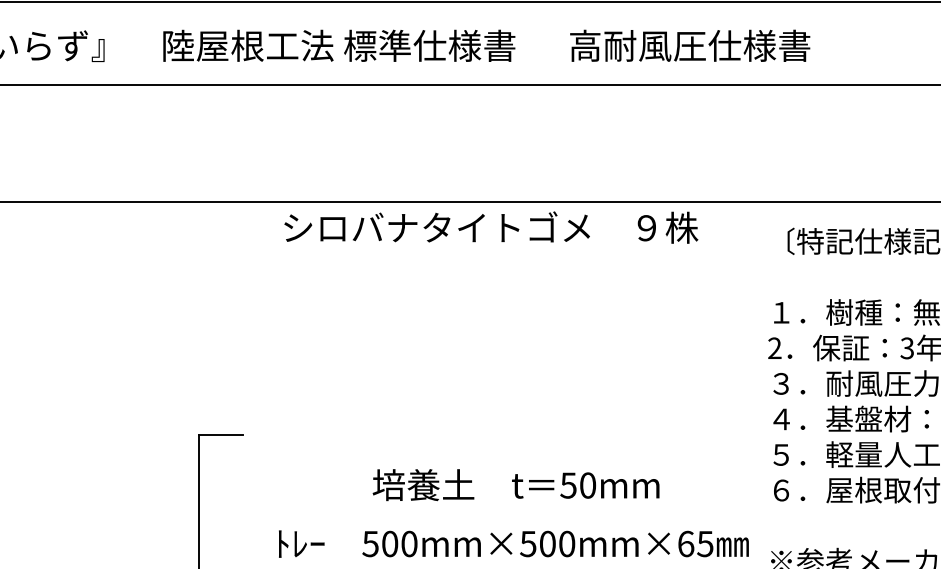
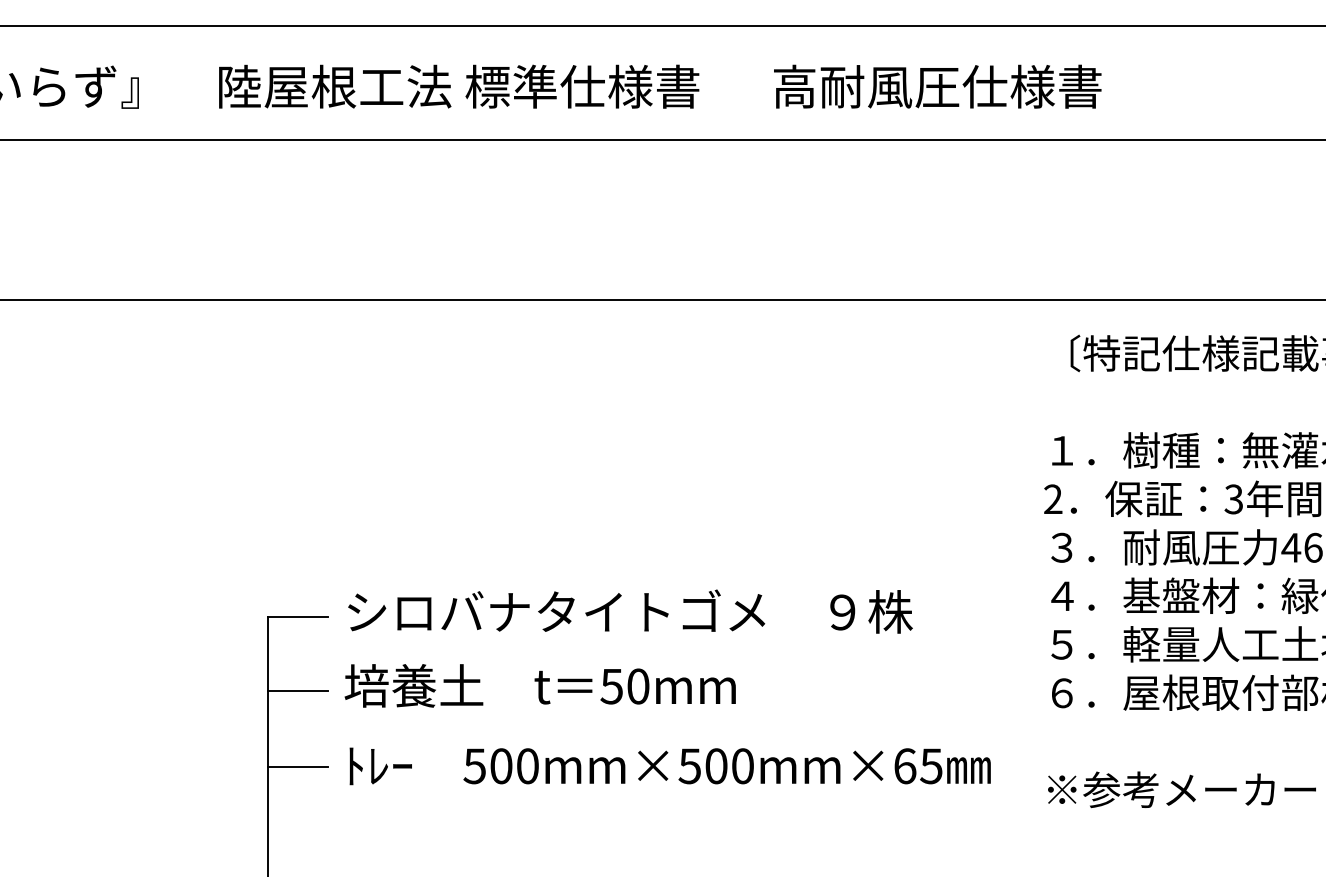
text: (491, 227) -> (630, 611), moved
text: (515, 484) -> (539, 685), moved
line: (220, 489) -> (297, 691), added
line: (220, 544) -> (297, 766), added
text: (513, 544) -> (669, 766), moved

